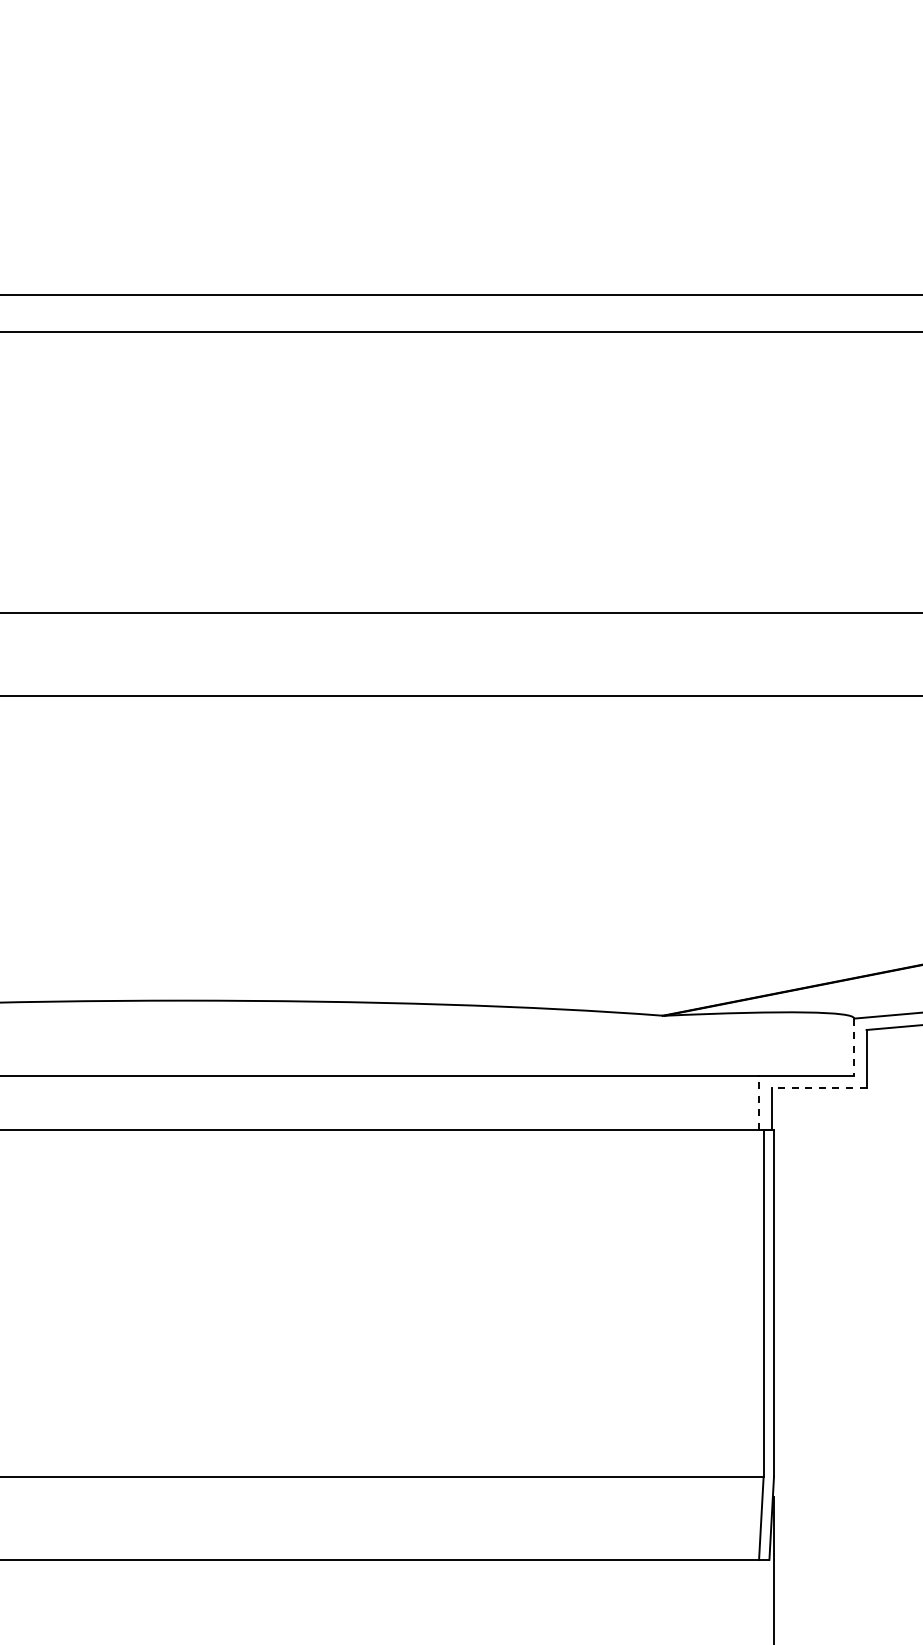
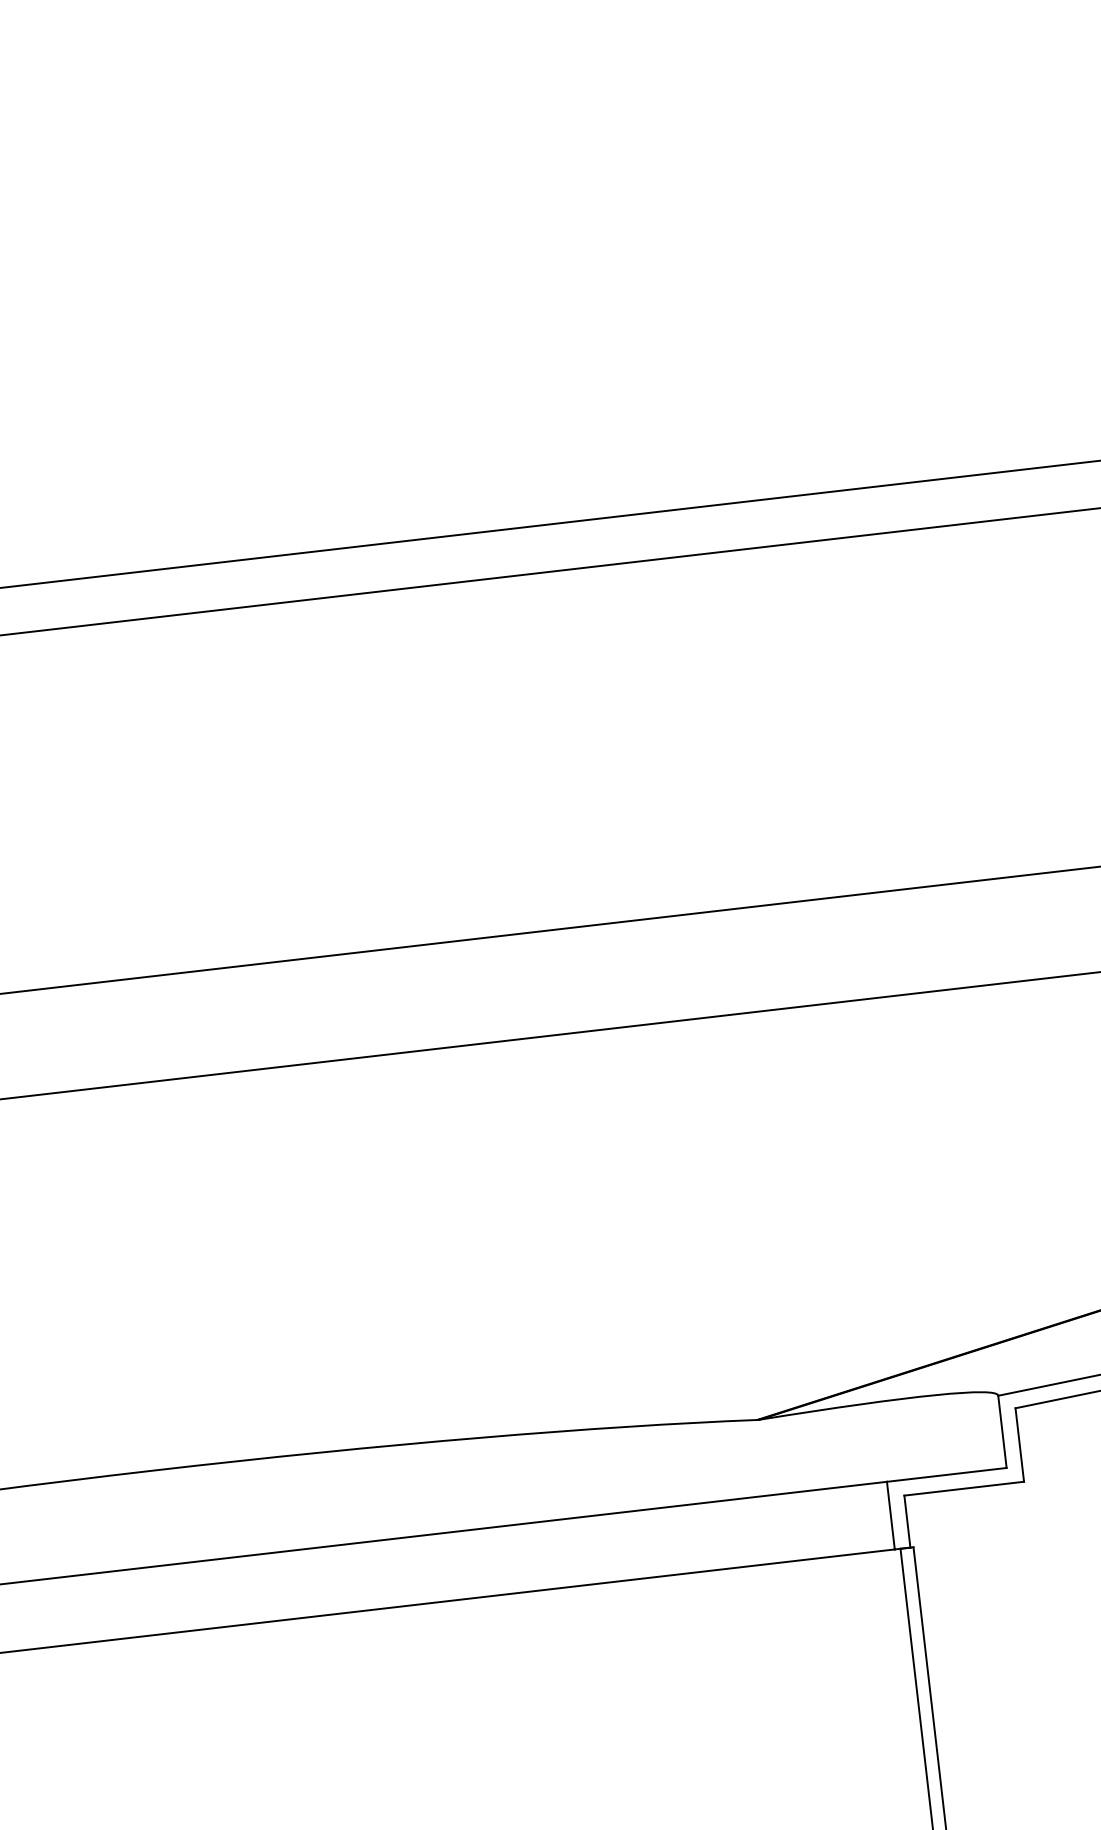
line: (854, 1047) -> (1002, 1432), dashed -> solid
line: (819, 1088) -> (964, 1488), dashed -> solid
line: (759, 1102) -> (891, 1515), dashed -> solid

